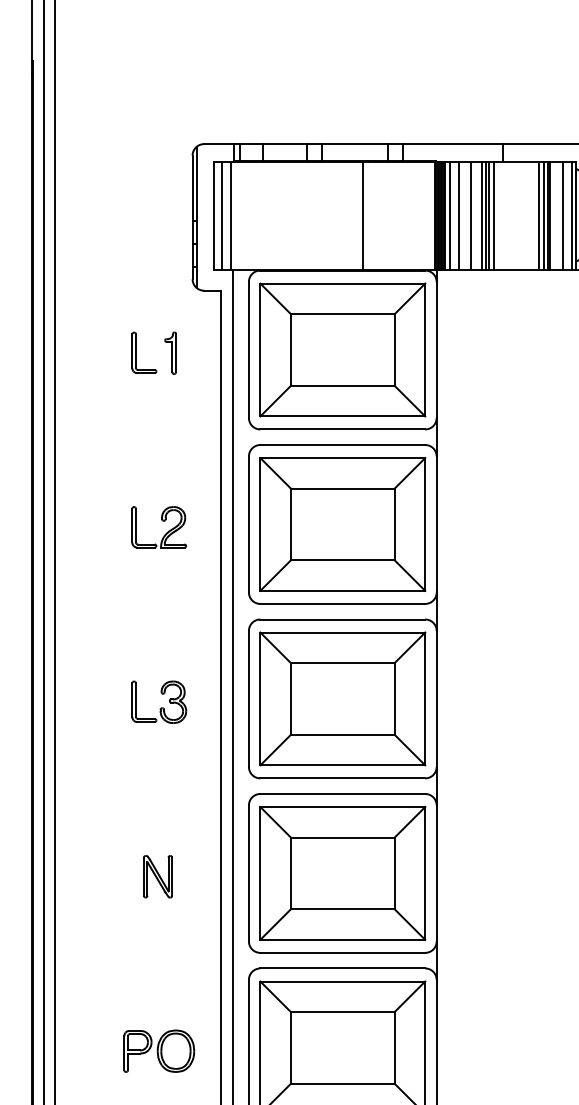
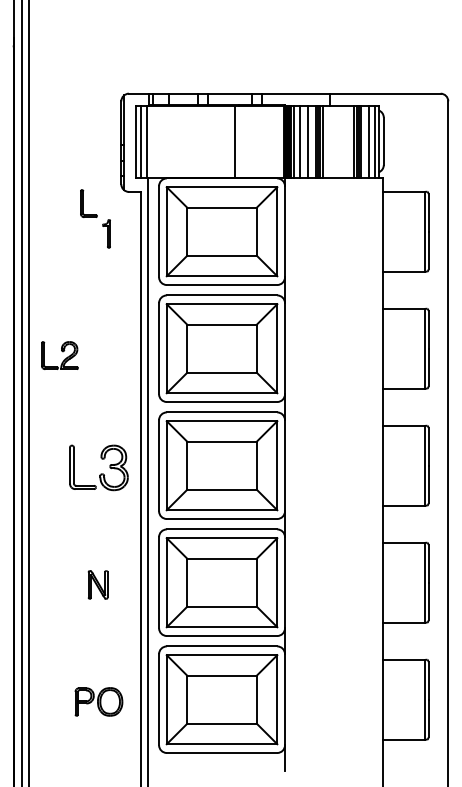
part: (143, 352) -> (88, 203), moved
part: (158, 527) -> (59, 355), moved
part: (158, 701) -> (98, 467), size x1.6

